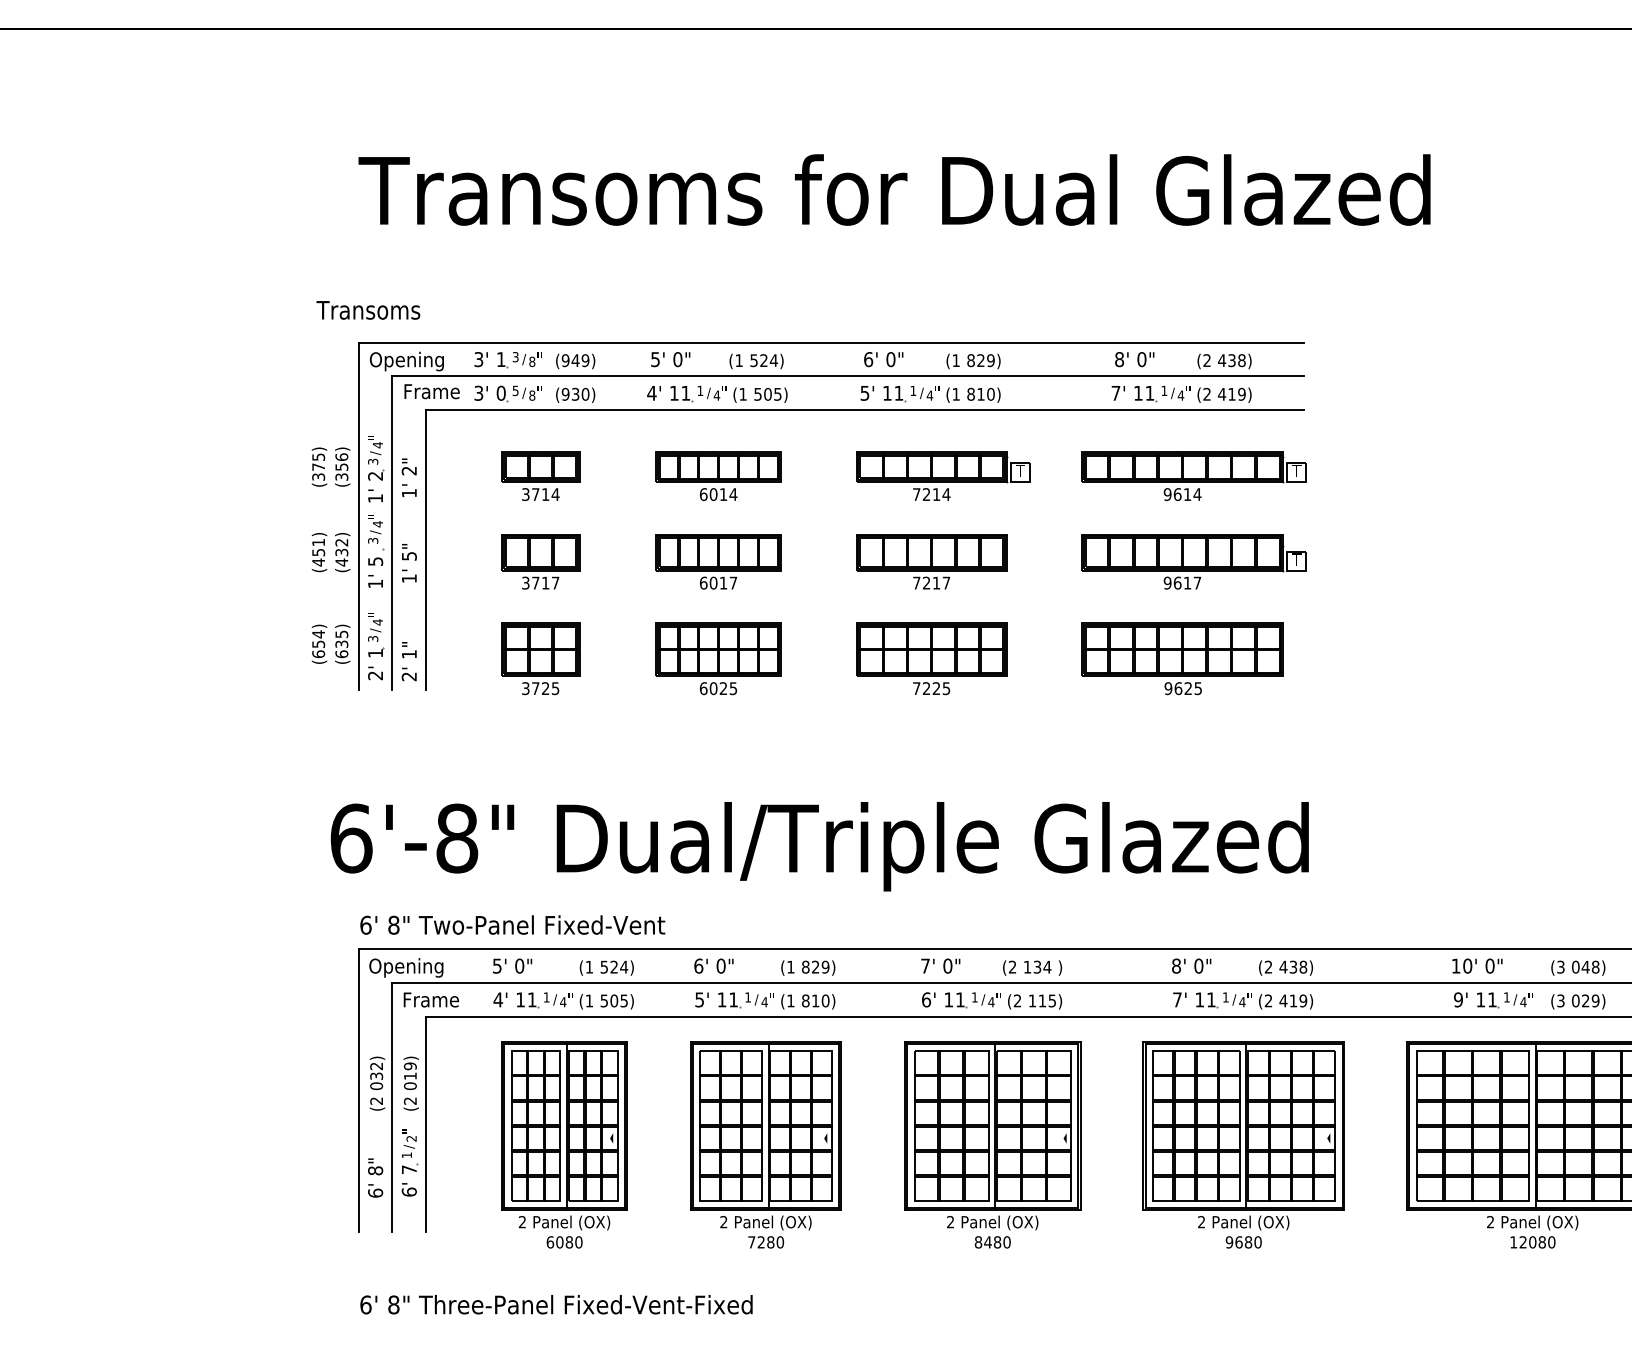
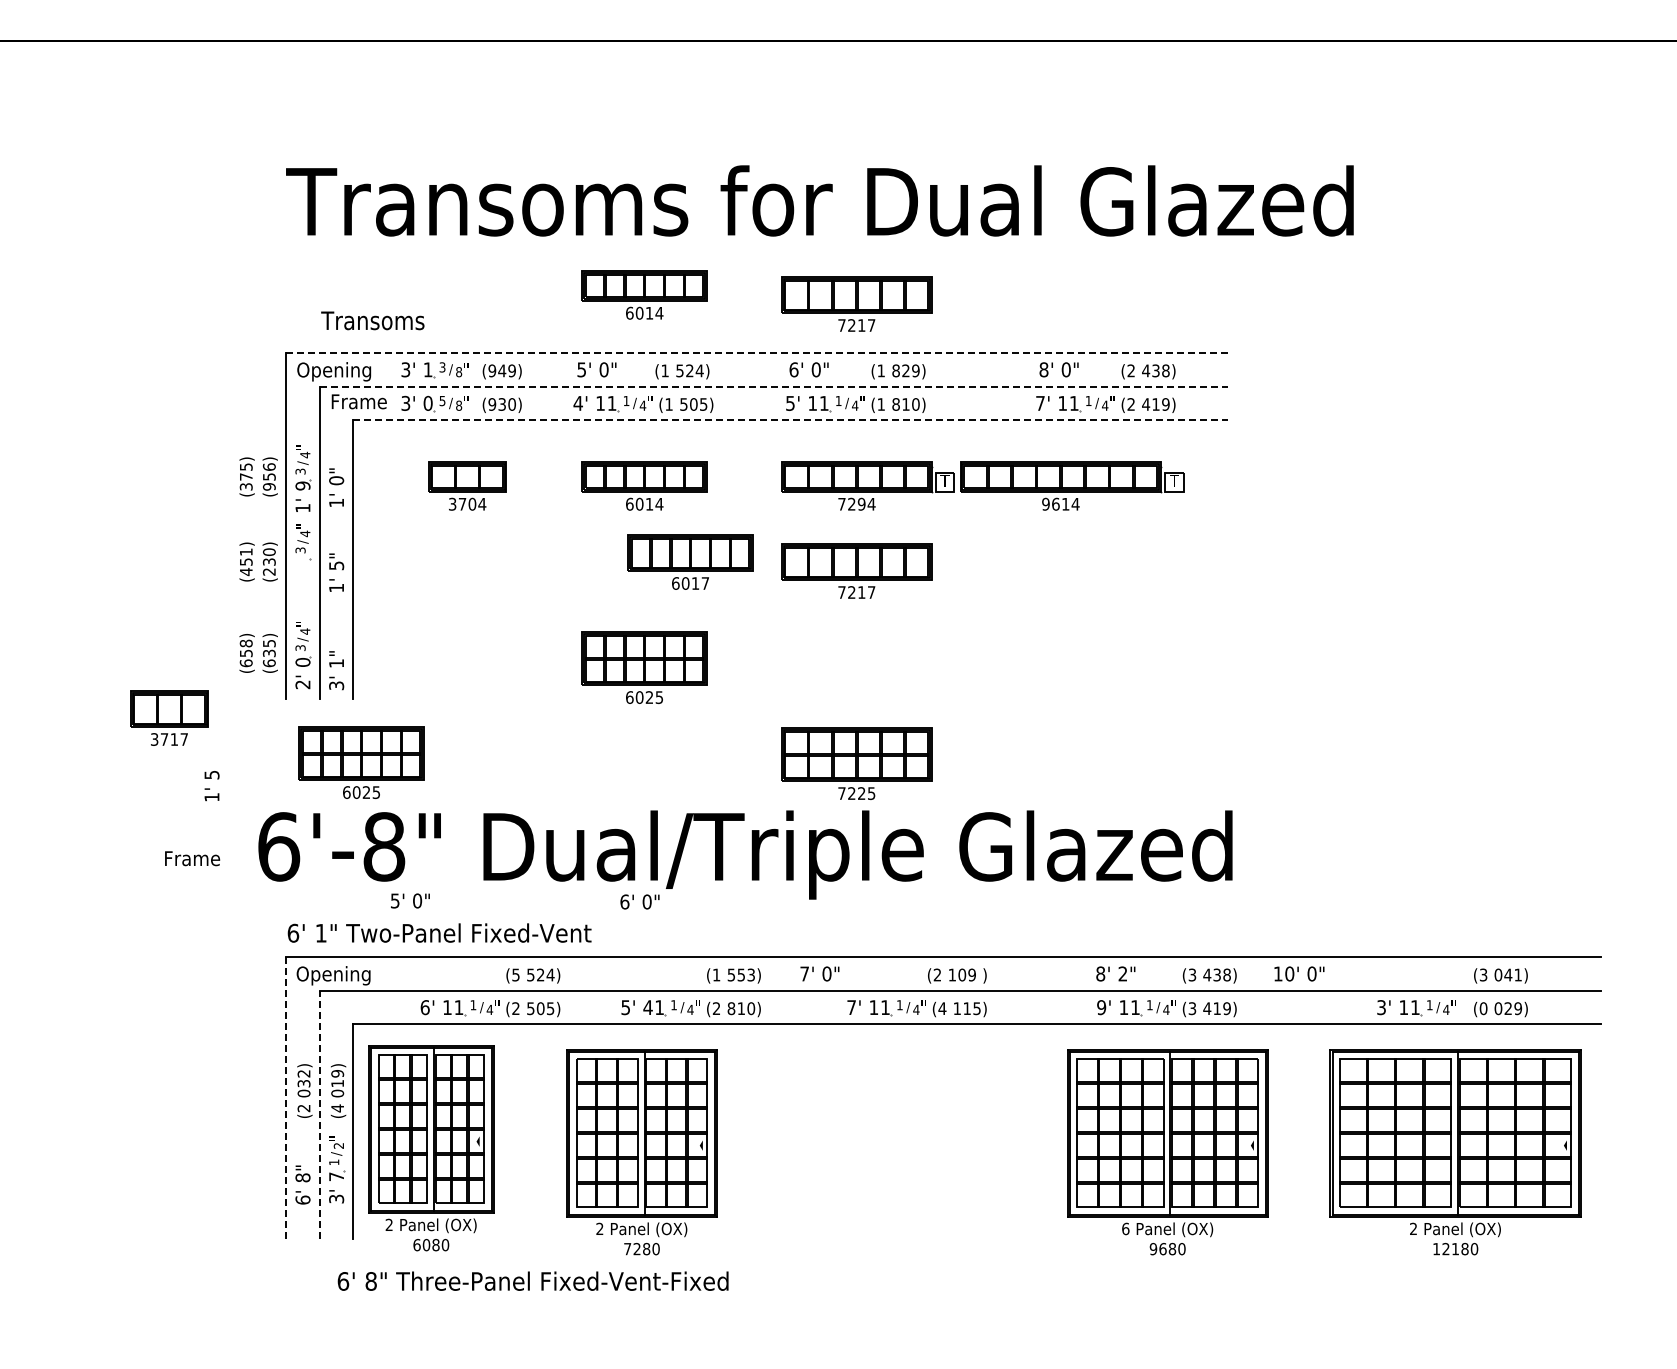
part: (718, 283) -> (644, 294), added
part: (931, 292) -> (856, 303), added
text: (368, 310) -> (372, 320), moved
line: (831, 343) -> (757, 353), solid -> dashed
line: (848, 376) -> (774, 386), solid -> dashed
line: (866, 410) -> (791, 420), solid -> dashed
text: (409, 470) -> (336, 480), 2" -> 0"
text: (375, 475) -> (302, 485), 2 -> 9
part: (1194, 475) -> (1072, 485), moved
text: (341, 476) -> (269, 486), (356) -> (956)
text: (545, 493) -> (472, 503), 3714 -> 3704
text: (936, 493) -> (861, 503), 7214 -> 7294
text: (340, 553) -> (268, 562), (432) -> (230)
part: (540, 561) -> (169, 717), moved
part: (718, 561) -> (690, 561), moved
part: (1194, 561) -> (1118, 570), removed
text: (375, 573) -> (211, 786), moved
text: (317, 634) -> (245, 643), (654) -> (658)
text: (375, 653) -> (302, 662), 1 -> 0
part: (540, 658) -> (467, 667), removed
part: (931, 658) -> (856, 763), moved
part: (1182, 658) -> (1106, 667), removed
text: (409, 676) -> (336, 685), 2' -> 3'
part: (434, 753) -> (361, 762), added
text: (393, 924) -> (320, 932), 8" -> 1"
text: (512, 965) -> (410, 900), moved
text: (713, 965) -> (639, 901), moved
text: (940, 965) -> (819, 973), moved
text: (1198, 965) -> (1122, 973), 0" -> 2"
text: (1477, 965) -> (1299, 973), moved
text: (588, 966) -> (515, 974), (1 -> (5
text: (815, 966) -> (741, 974), 829) -> 553)
text: (1042, 966) -> (967, 974), 134 -> 109
text: (1595, 966) -> (1518, 974), 048) -> 041)
text: (1268, 967) -> (1192, 975), (2 -> (3
text: (431, 999) -> (192, 858), moved
text: (497, 999) -> (424, 1007), 4' -> 6'
text: (721, 999) -> (647, 1007), 11 -> 41
text: (926, 999) -> (851, 1007), 6' -> 7'
text: (1177, 999) -> (1101, 1007), 7' -> 9'
text: (1458, 999) -> (1381, 1007), 9' -> 3'
text: (588, 1000) -> (515, 1008), (1 -> (2
text: (790, 1000) -> (716, 1008), (1 -> (2
text: (1017, 1000) -> (942, 1008), (2 -> (4
text: (1268, 1000) -> (1192, 1008), (2 -> (3
text: (1560, 1000) -> (1483, 1008), (3 -> (0
line: (359, 1090) -> (286, 1097), solid -> dashed
text: (410, 1101) -> (337, 1108), (2 -> (4
line: (392, 1107) -> (319, 1114), solid -> dashed
part: (564, 1145) -> (431, 1148), moved
part: (765, 1145) -> (641, 1152), moved
part: (992, 1145) -> (917, 1152), removed
text: (409, 1191) -> (336, 1198), 6' -> 3'
text: (1201, 1221) -> (1125, 1228), 2 -> 6
text: (1532, 1241) -> (1455, 1248), 12080 -> 12180
text: (555, 1303) -> (532, 1280), moved

